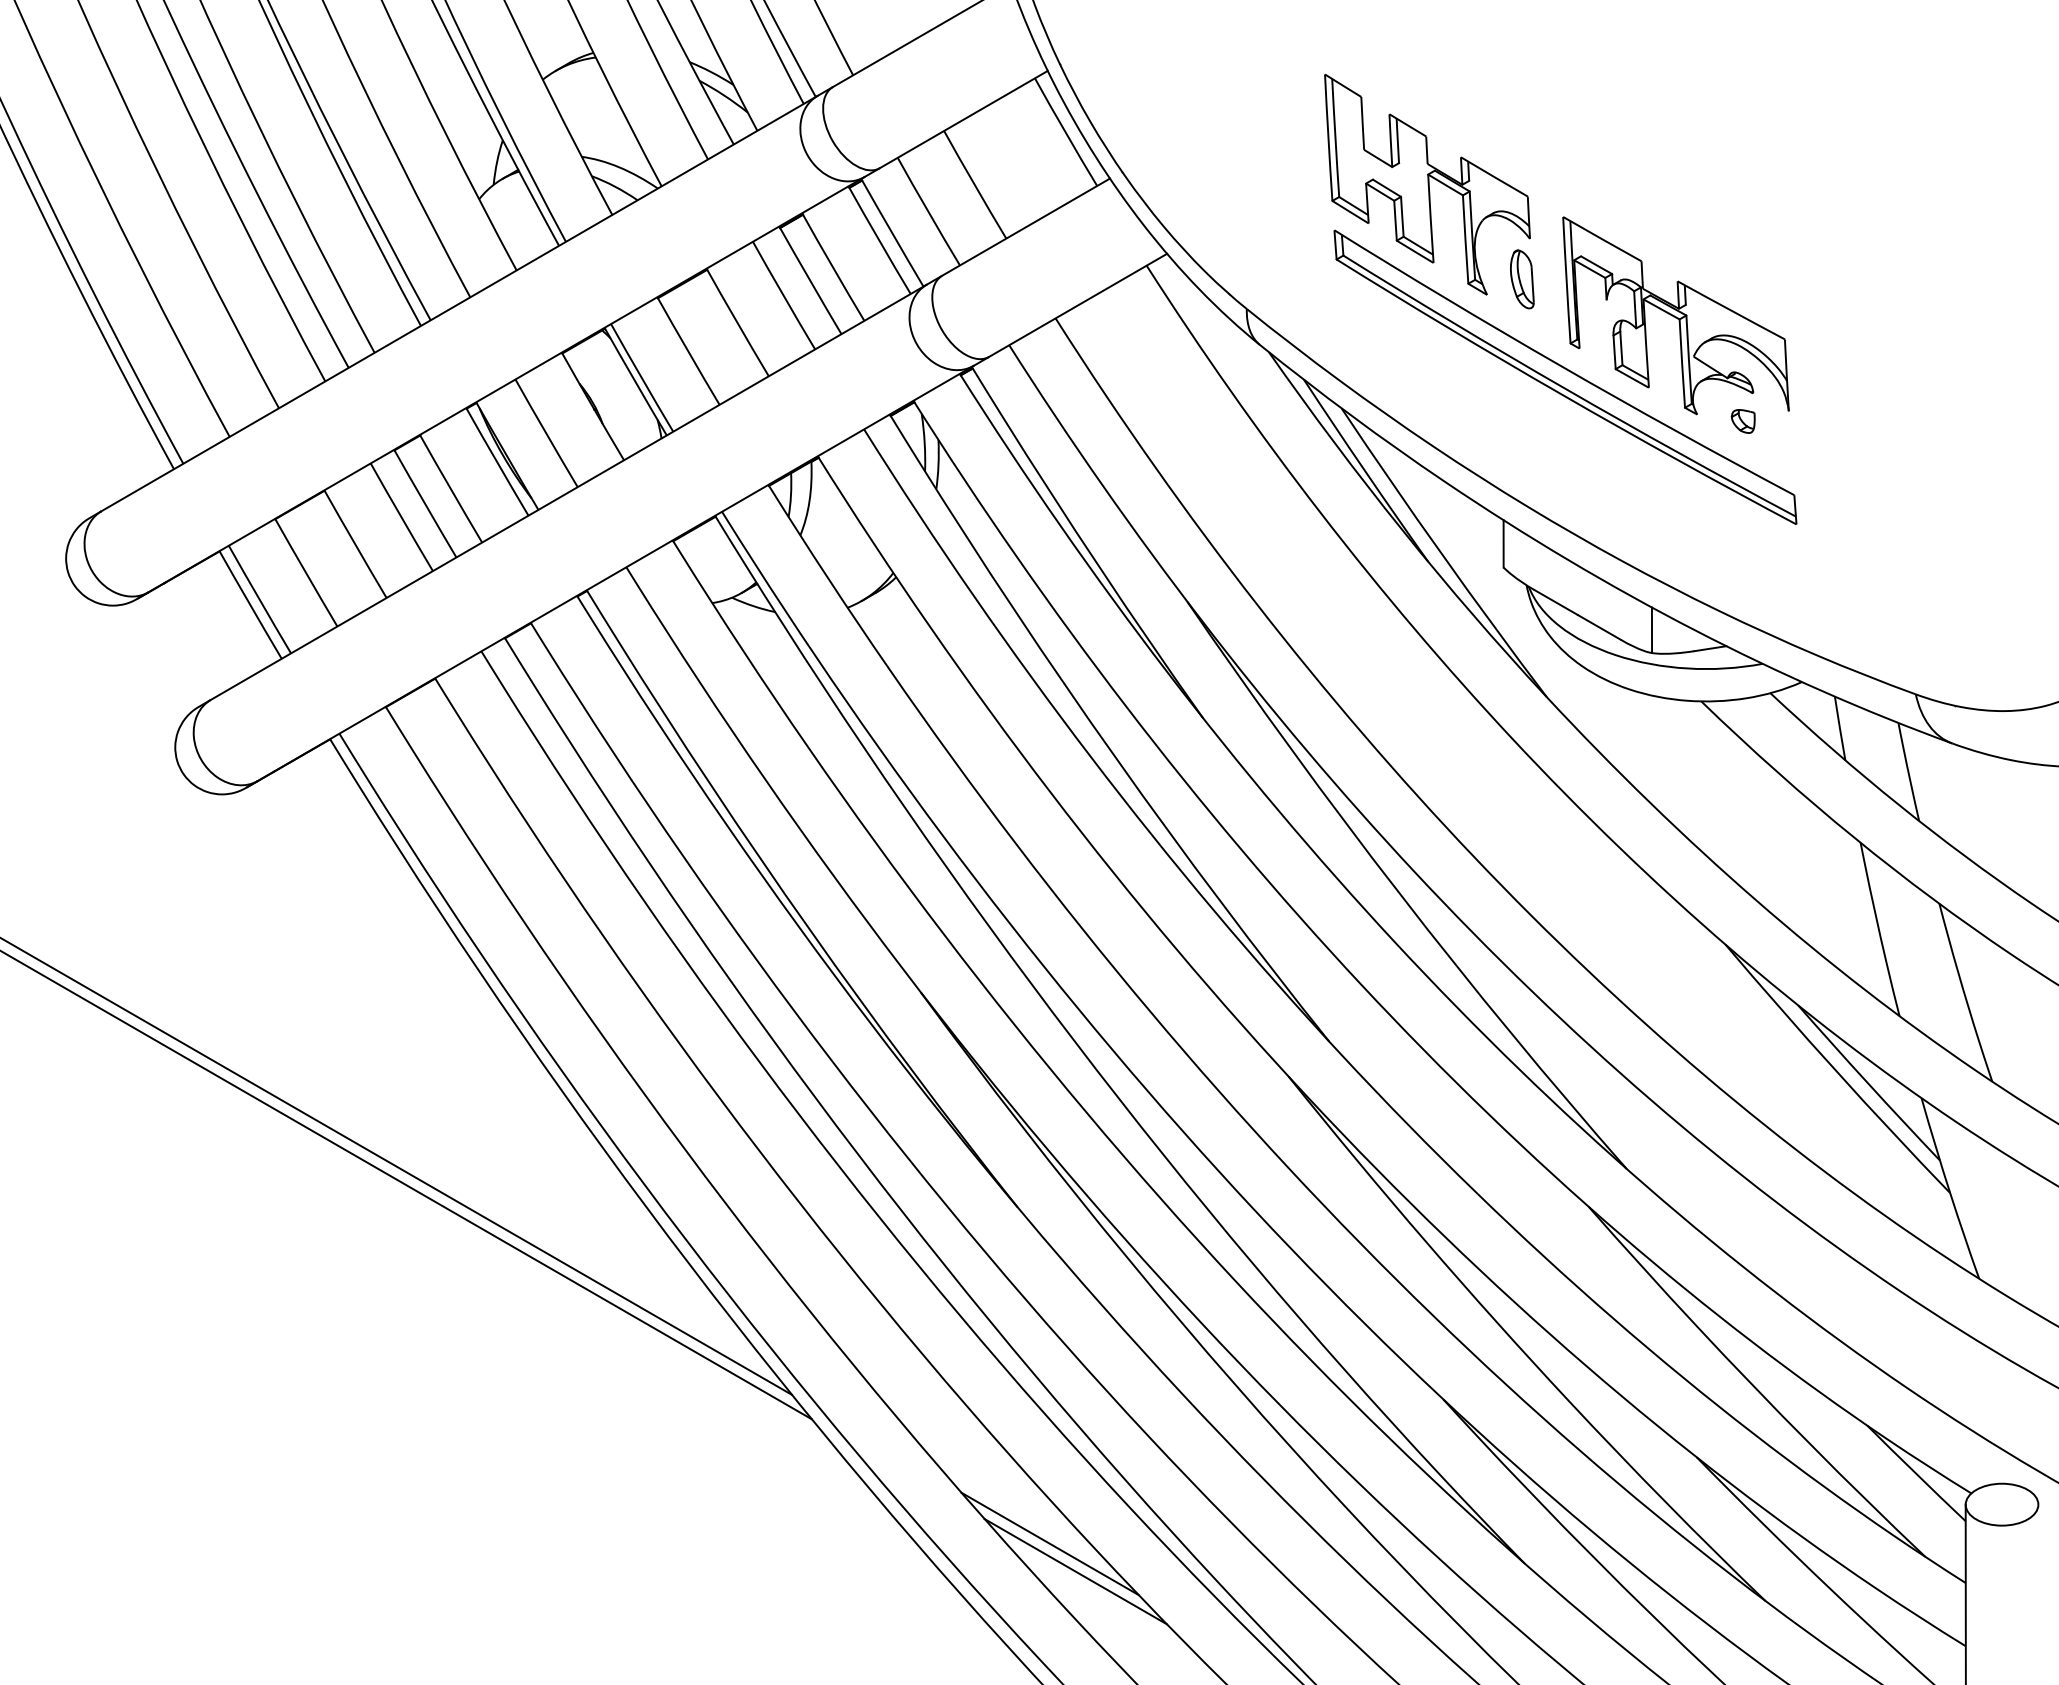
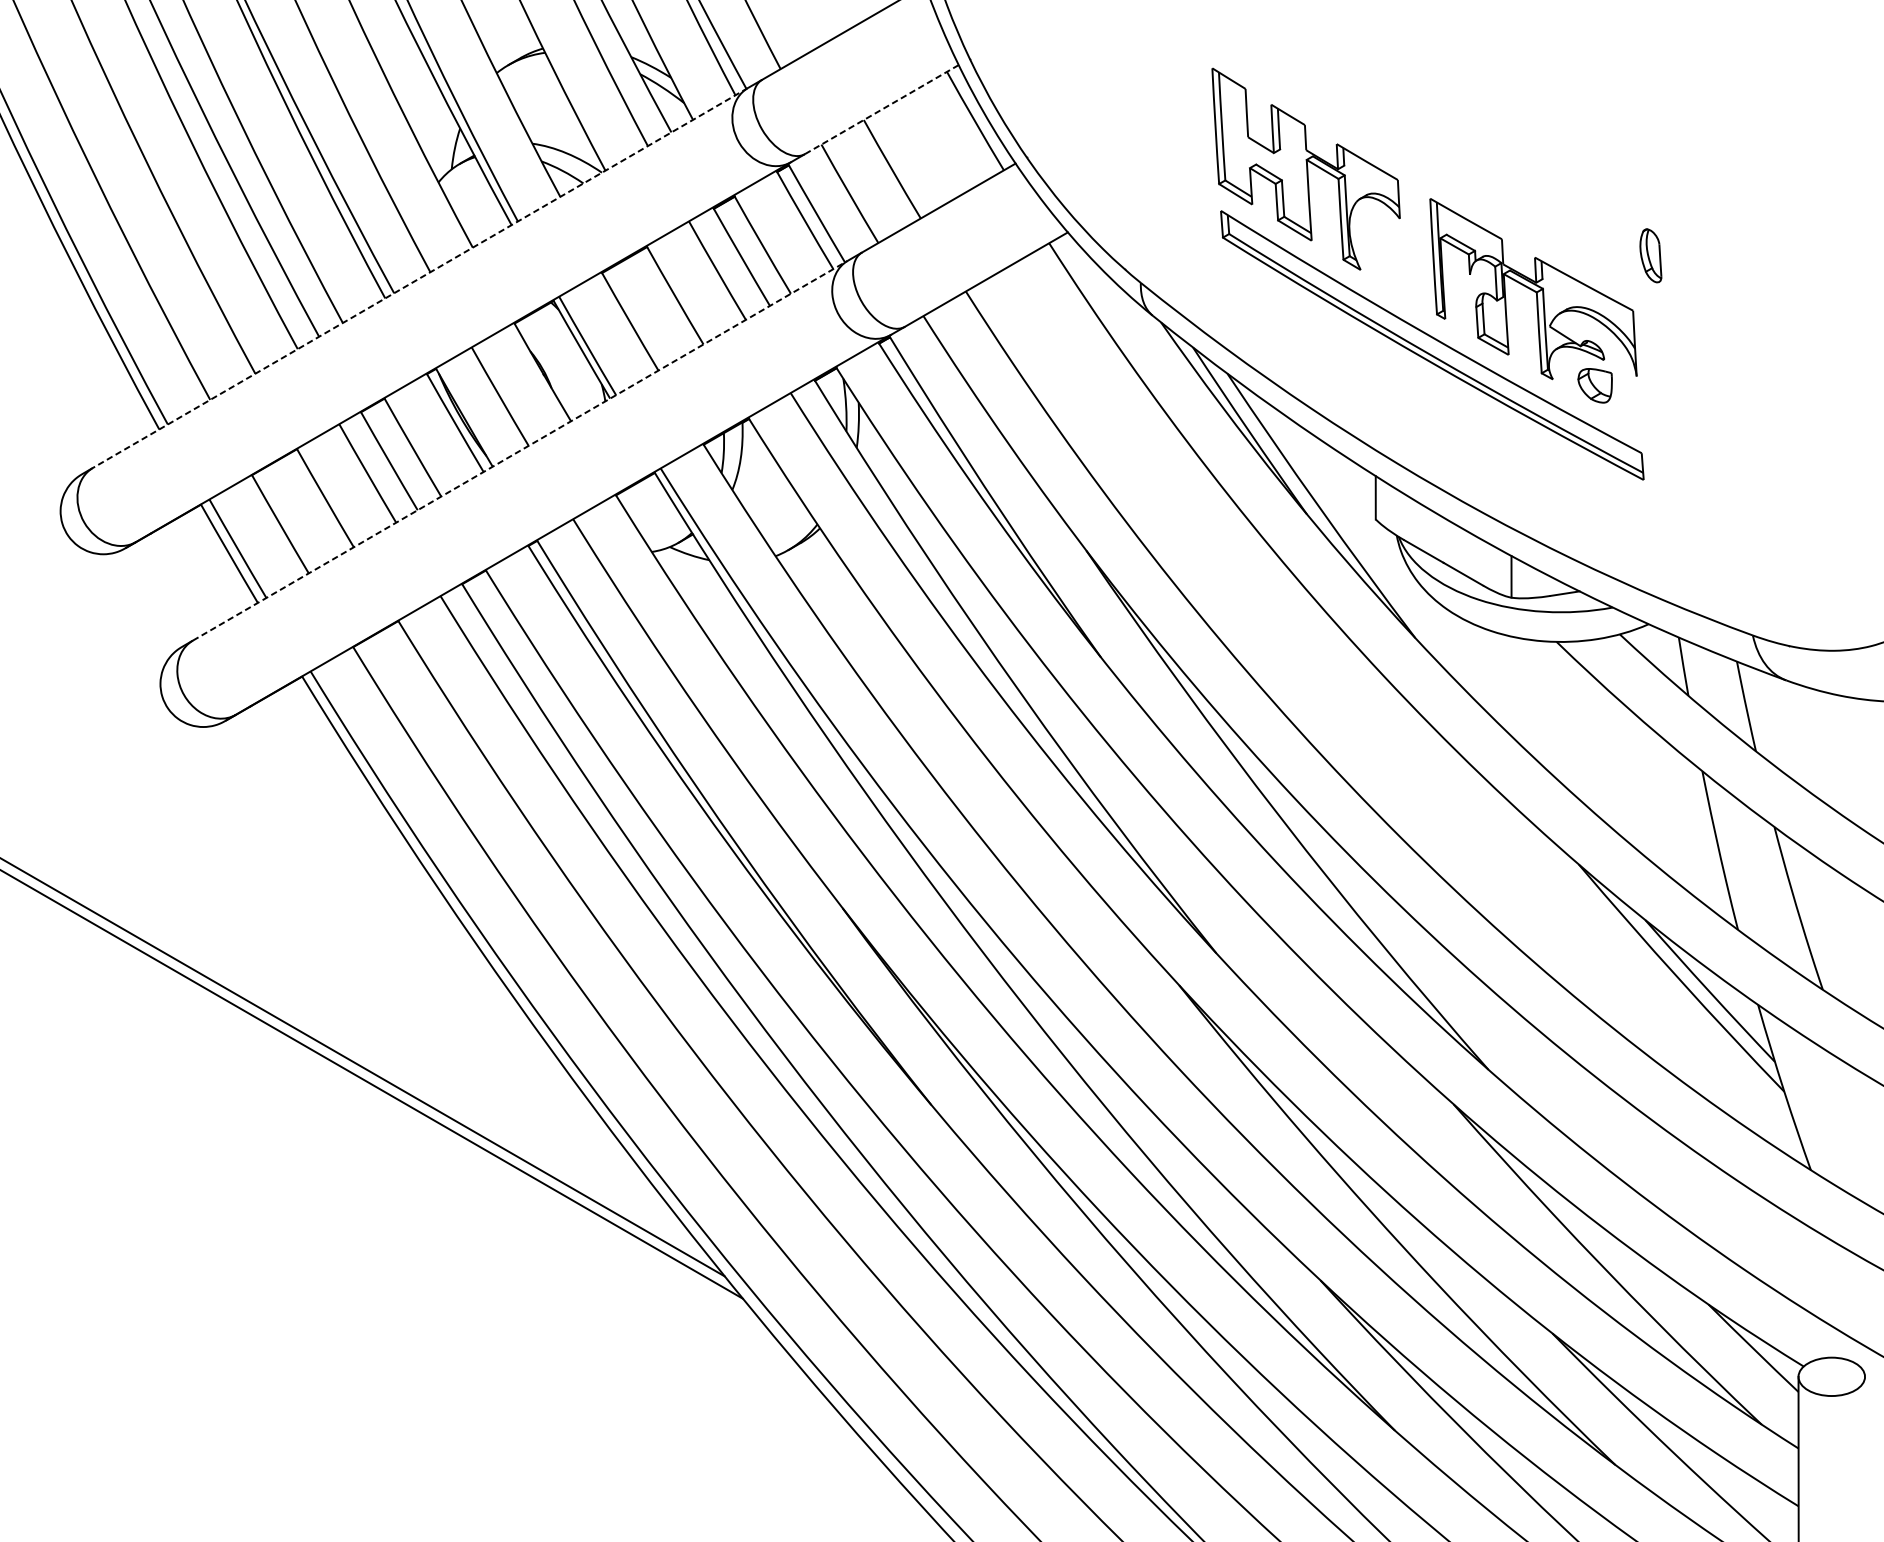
line: (963, 119) -> (881, 109), solid -> dashed
part: (1522, 279) -> (1651, 255), moved
line: (459, 303) -> (420, 277), solid -> dashed
part: (1742, 421) -> (1594, 385), size x1.6
line: (568, 492) -> (520, 450), solid -> dashed
line: (1049, 1543) -> (960, 1412), removed
line: (1075, 1571) -> (984, 1437), removed

